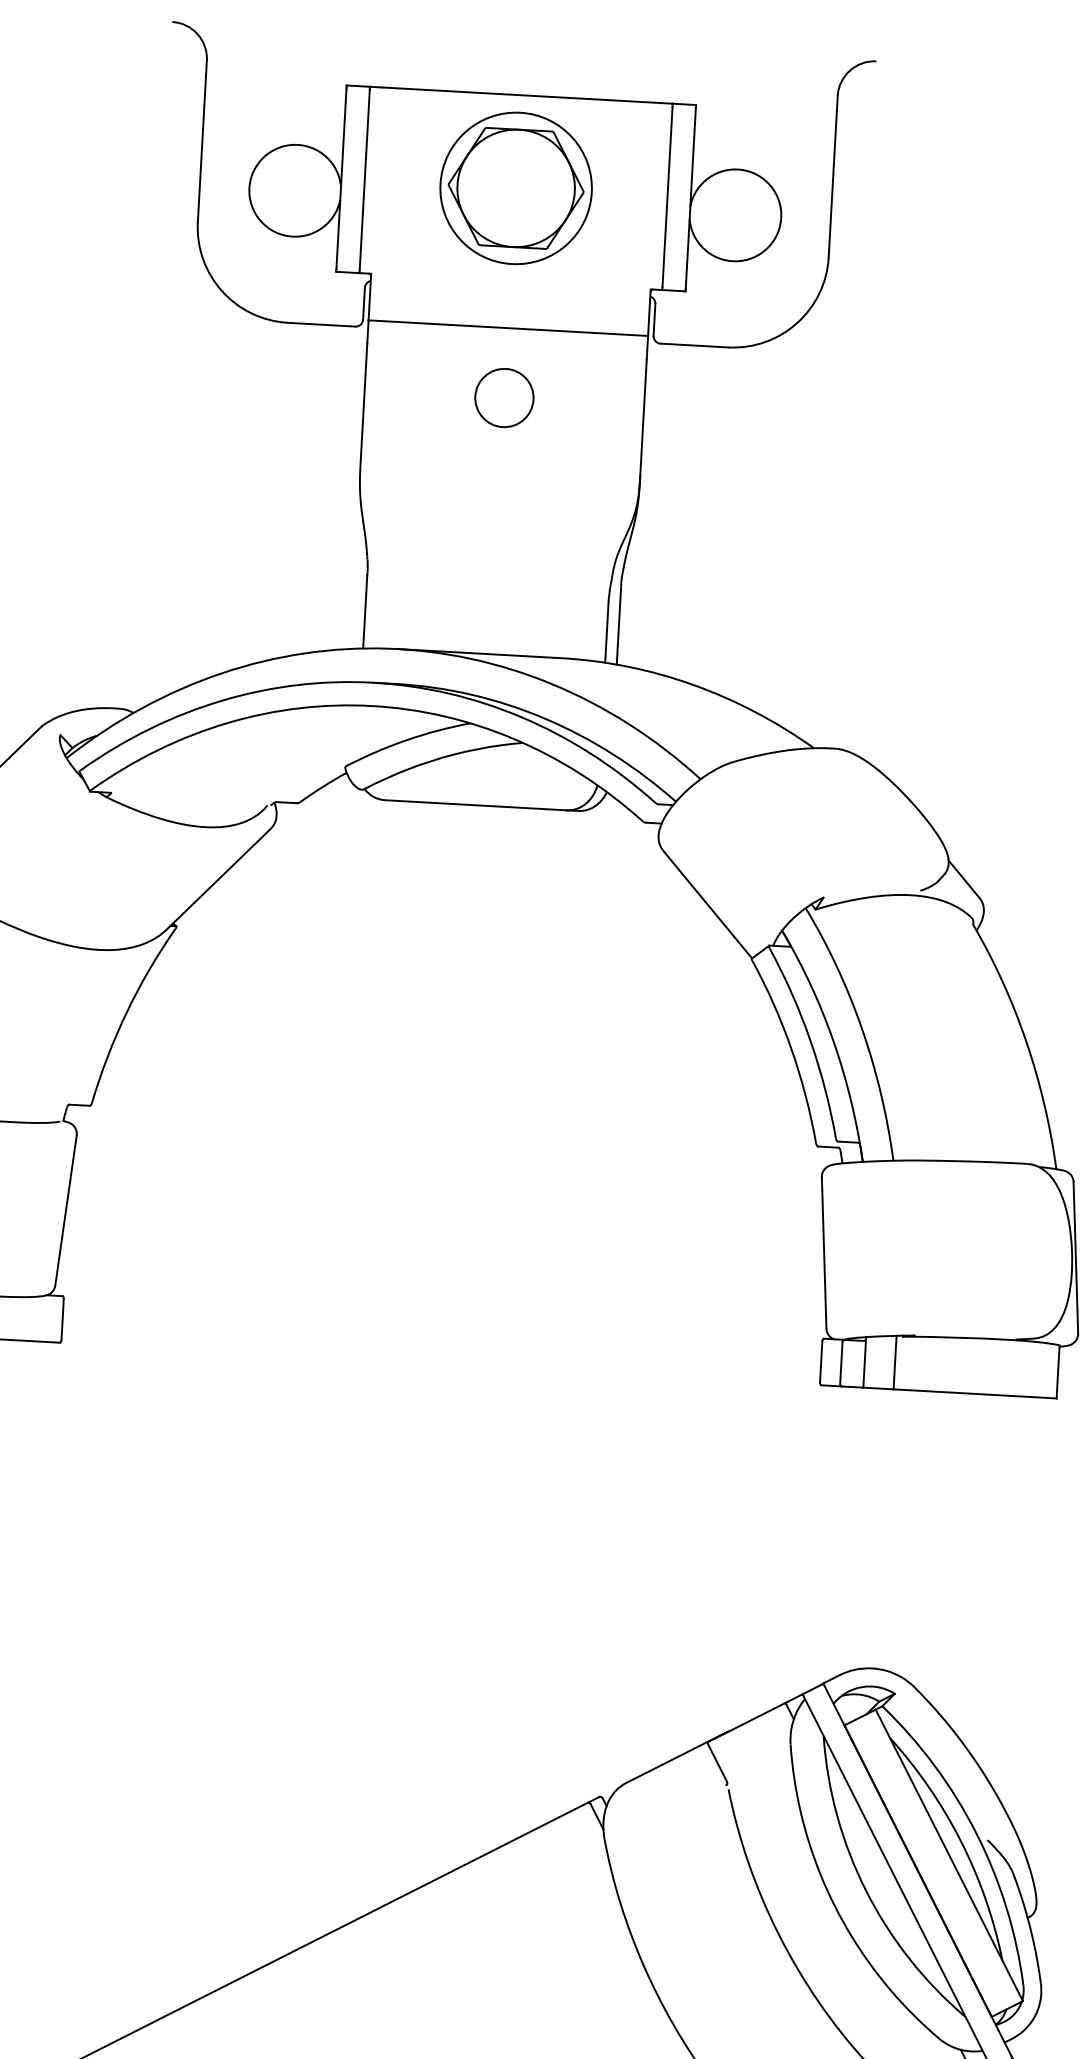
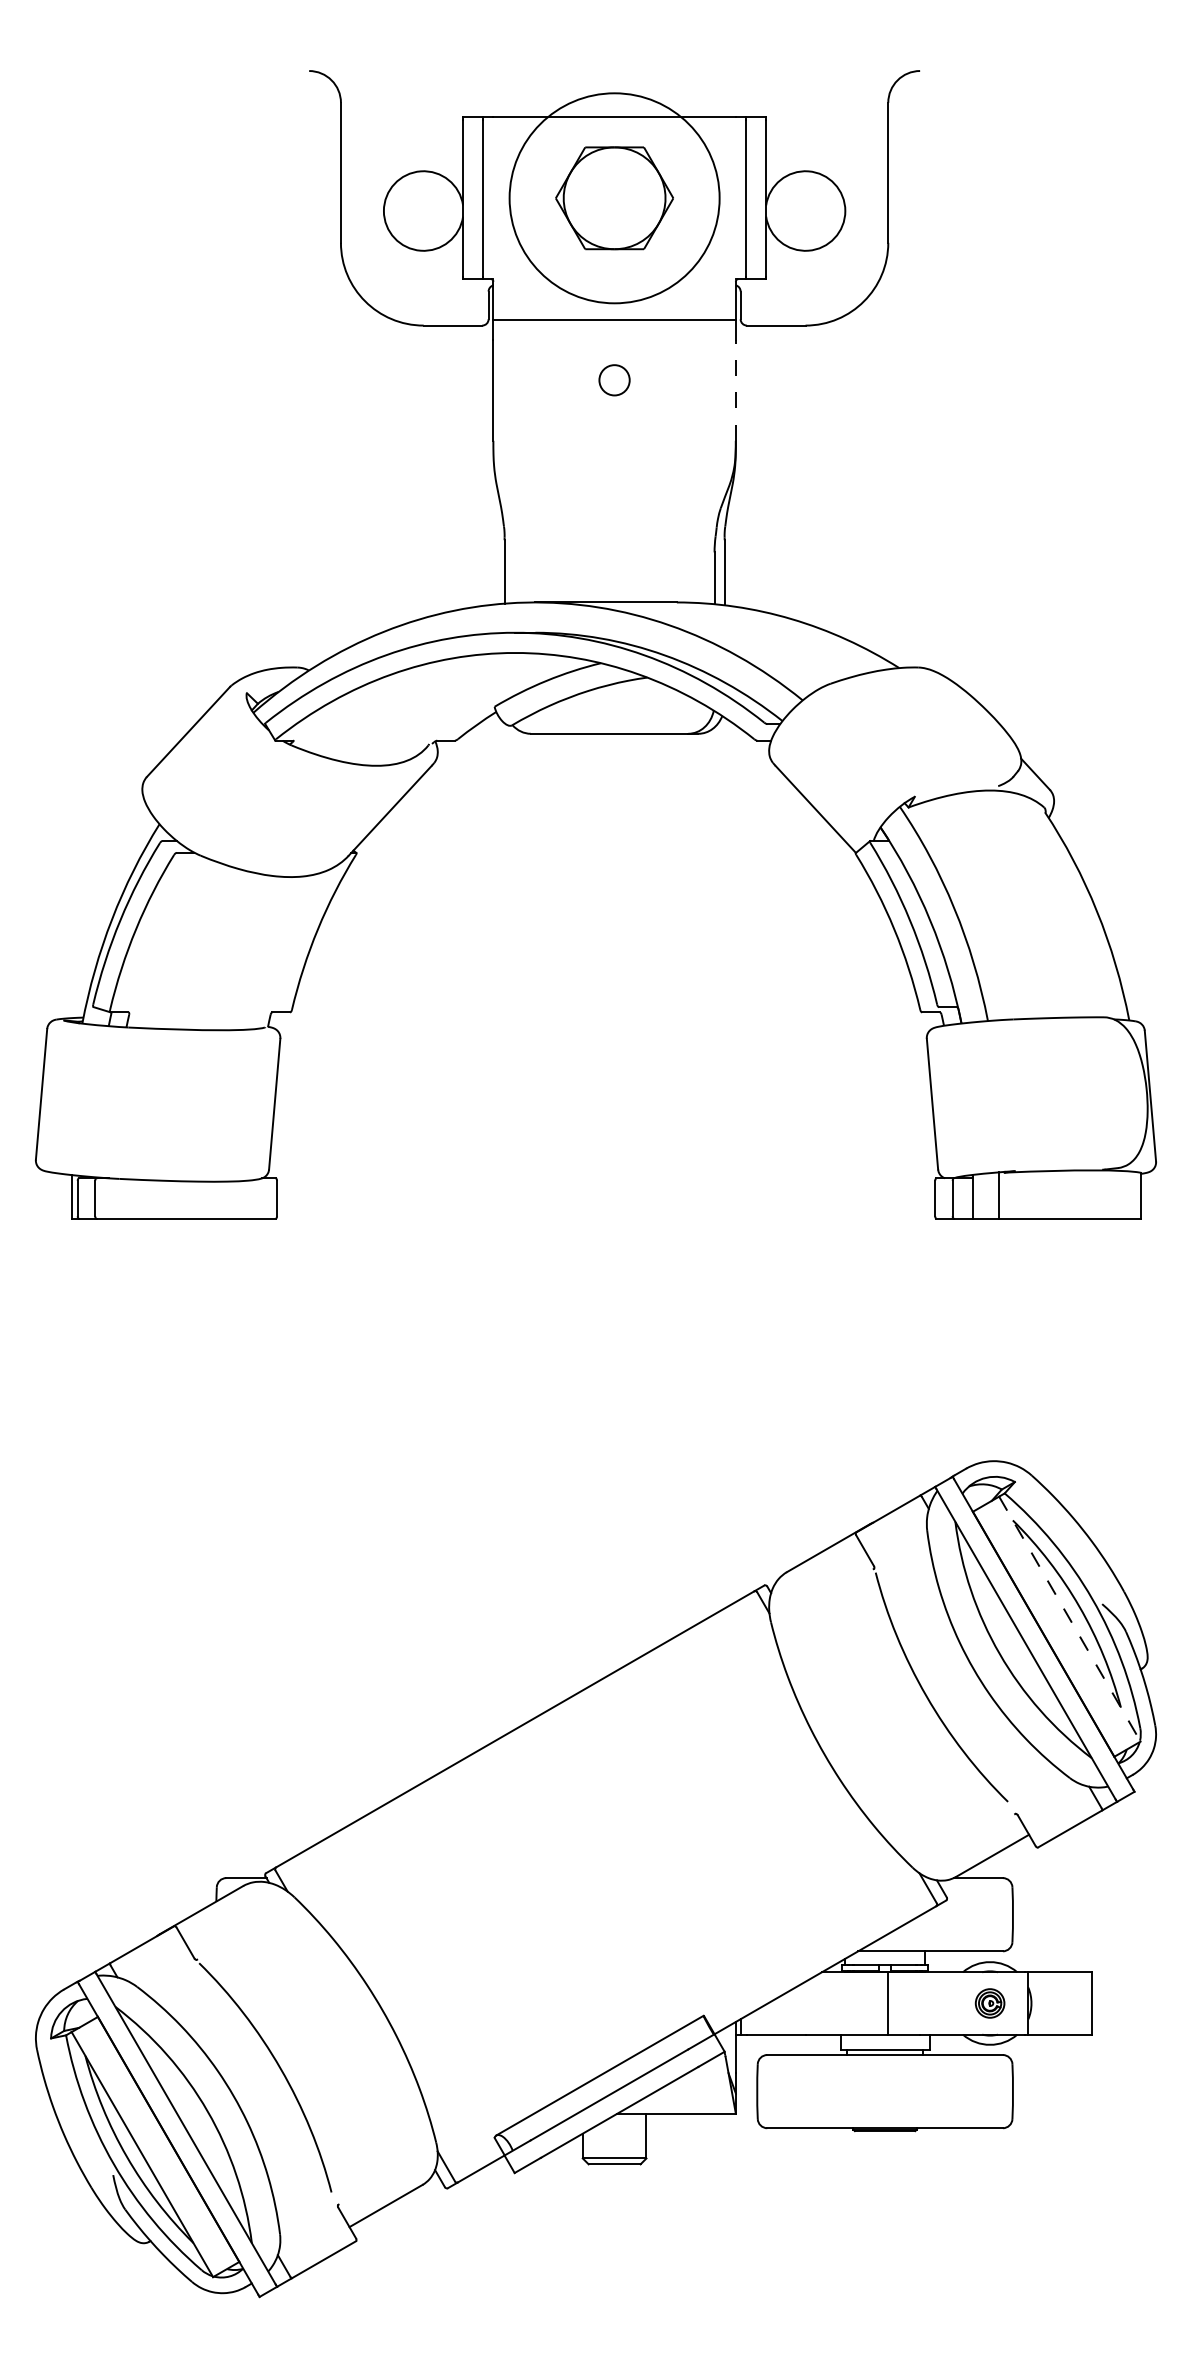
circle: (516, 187) -> (614, 197), size x1.6
circle: (504, 398) -> (614, 380), size x0.6
line: (643, 417) -> (735, 390), solid -> dashed
line: (950, 1855) -> (1070, 1619), solid -> dashed

